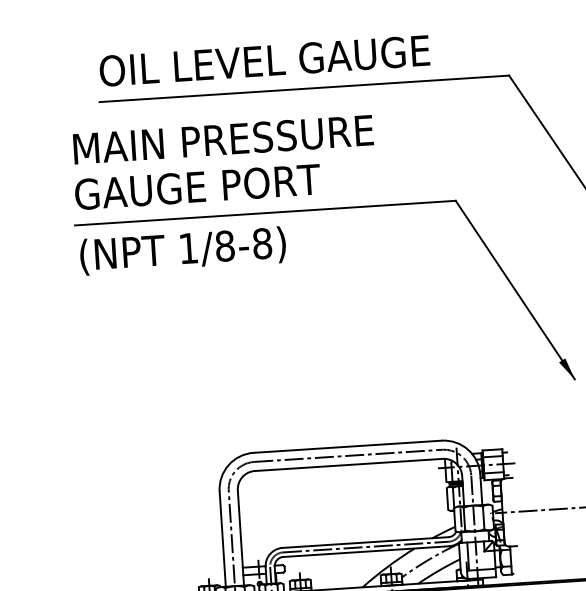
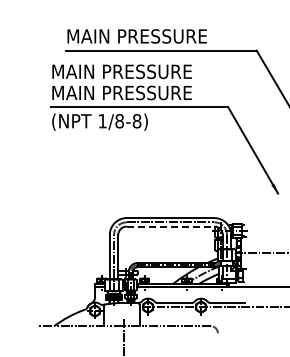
text: (264, 61) -> (143, 36), OIL LEVEL GAUGE -> MAIN PRESSURE
text: (225, 184) -> (121, 92), GAUGE PORT -> MAIN PRESSURE
line: (348, 464) -> (170, 226), solid -> dashed

